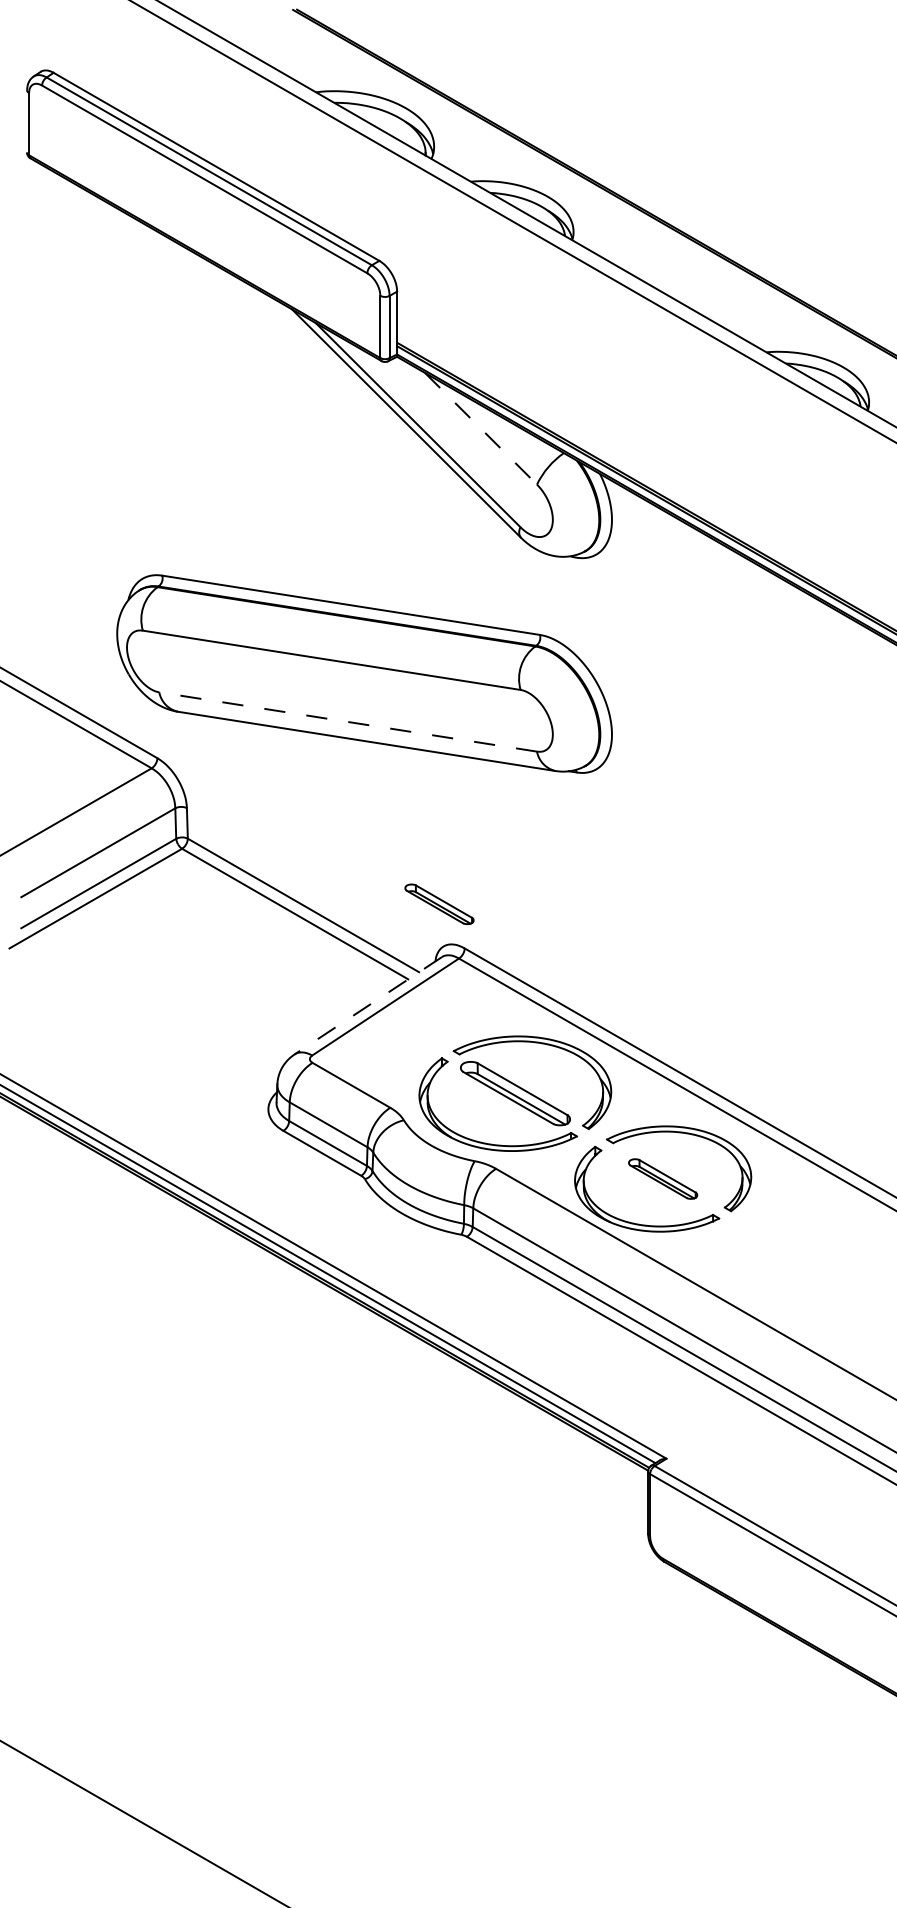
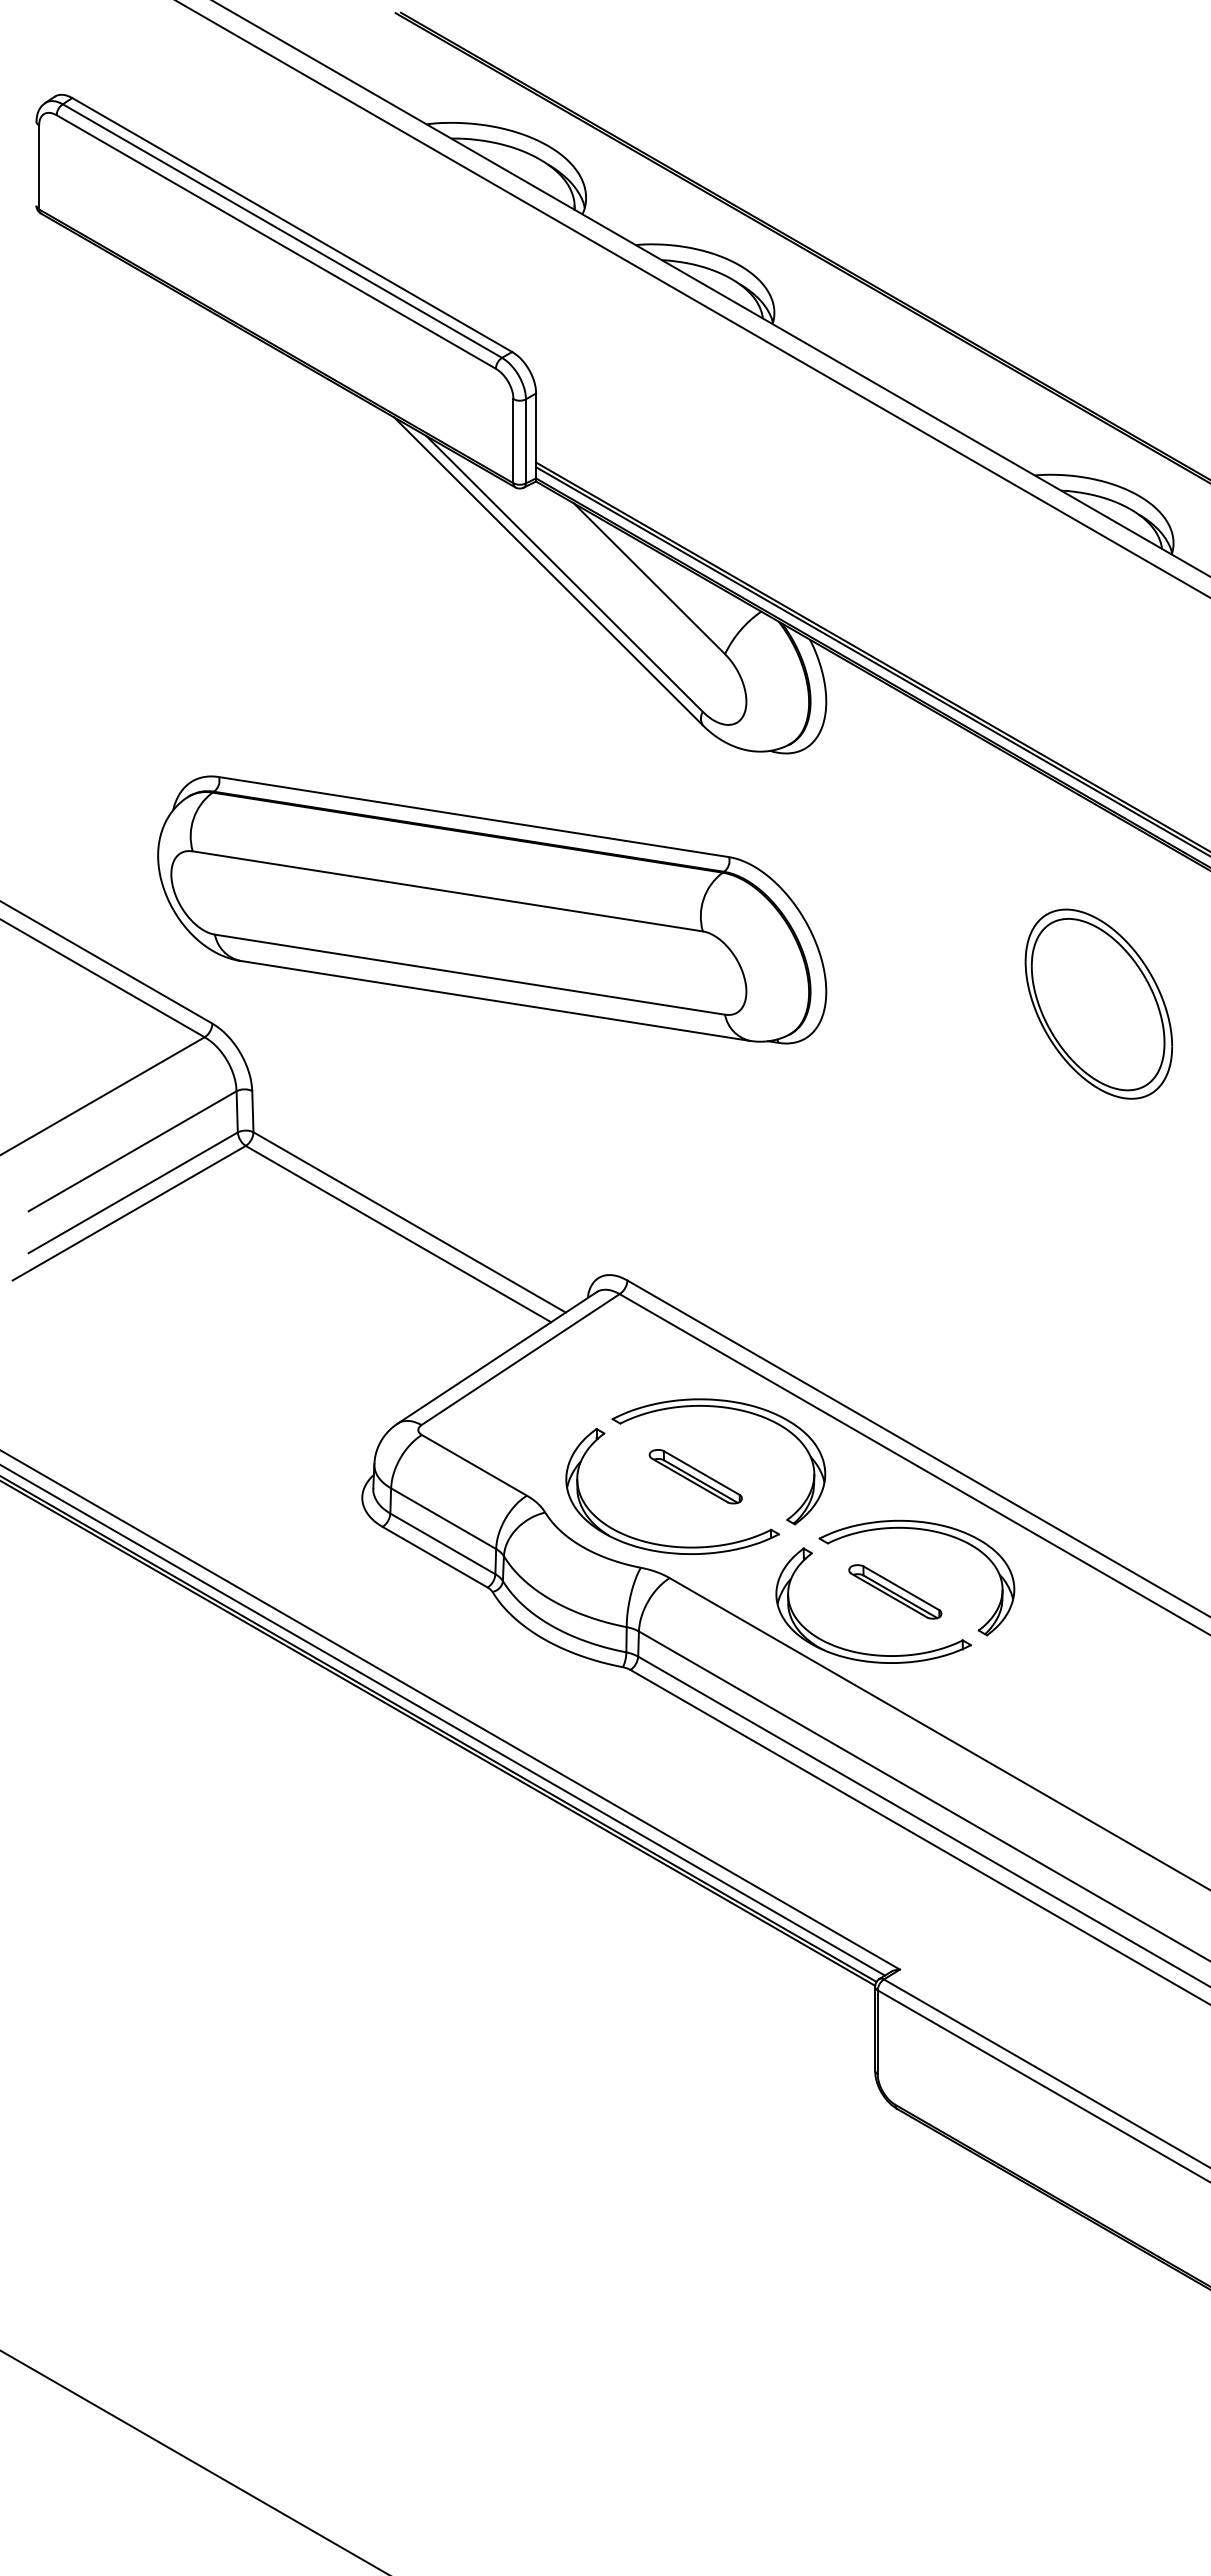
line: (481, 428) -> (649, 578), dashed -> solid
line: (347, 721) -> (469, 974), dashed -> solid
part: (813, 743) -> (1098, 1003), added
part: (439, 904) -> (593, 1220), removed
line: (367, 1006) -> (496, 1358), dashed -> solid
part: (515, 1093) -> (695, 1476), size x0.62

